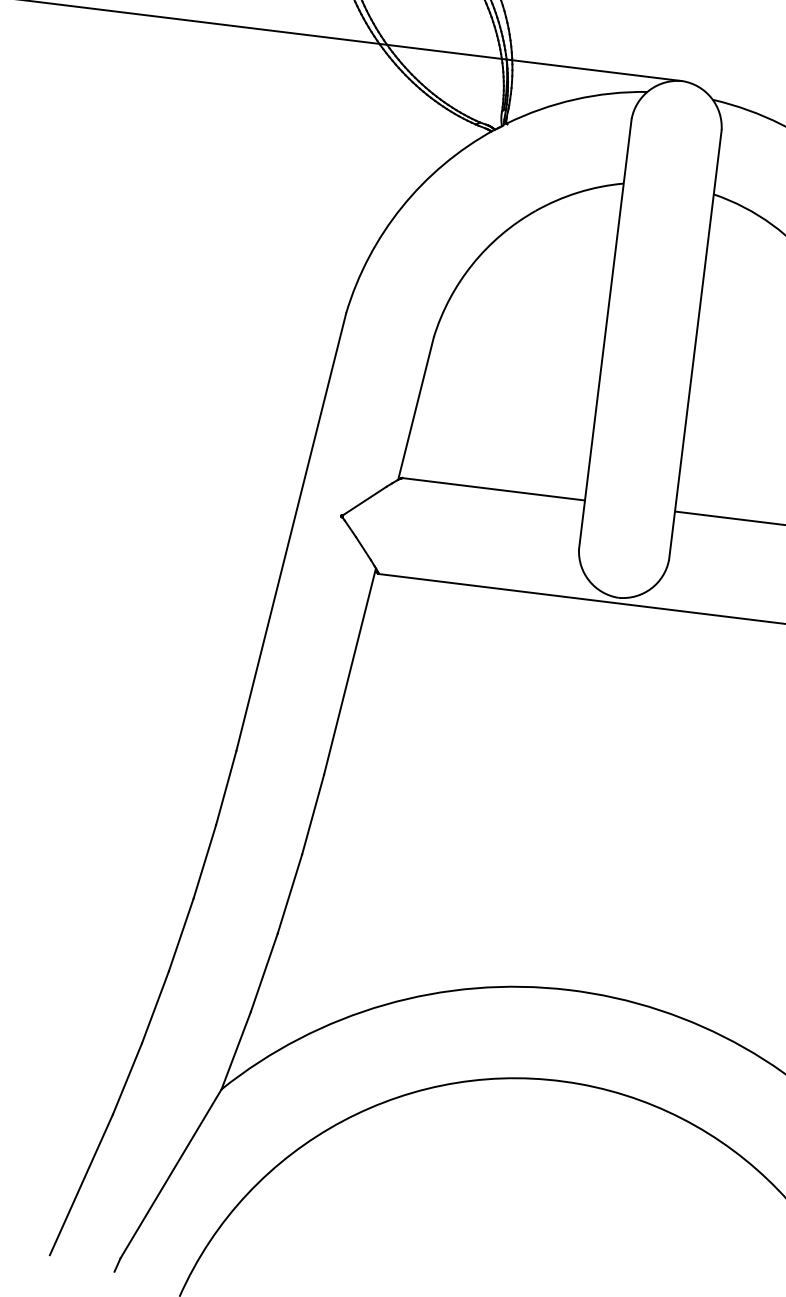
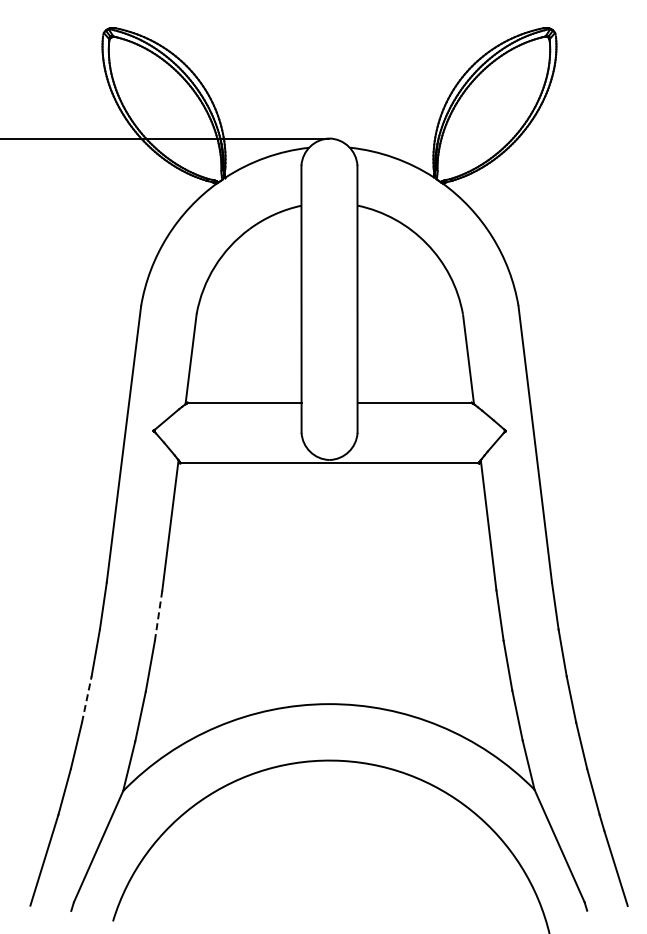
line: (313, 814) -> (158, 615), solid -> dashed
line: (180, 934) -> (86, 699), solid -> dashed

